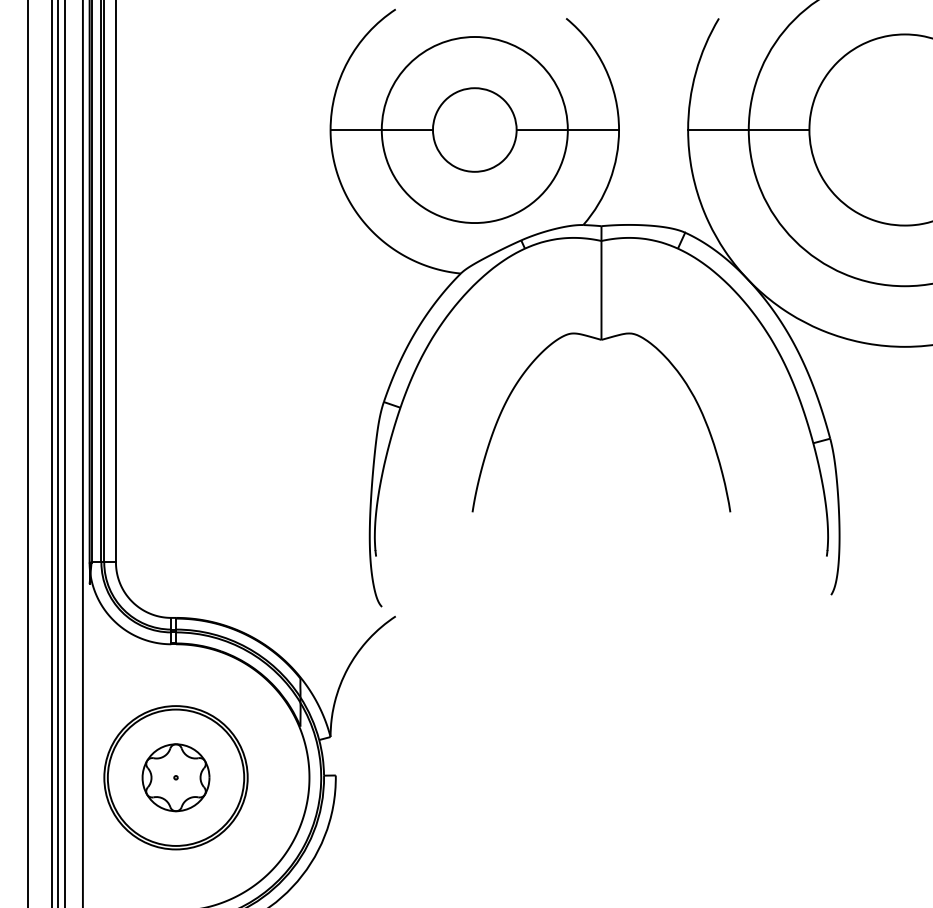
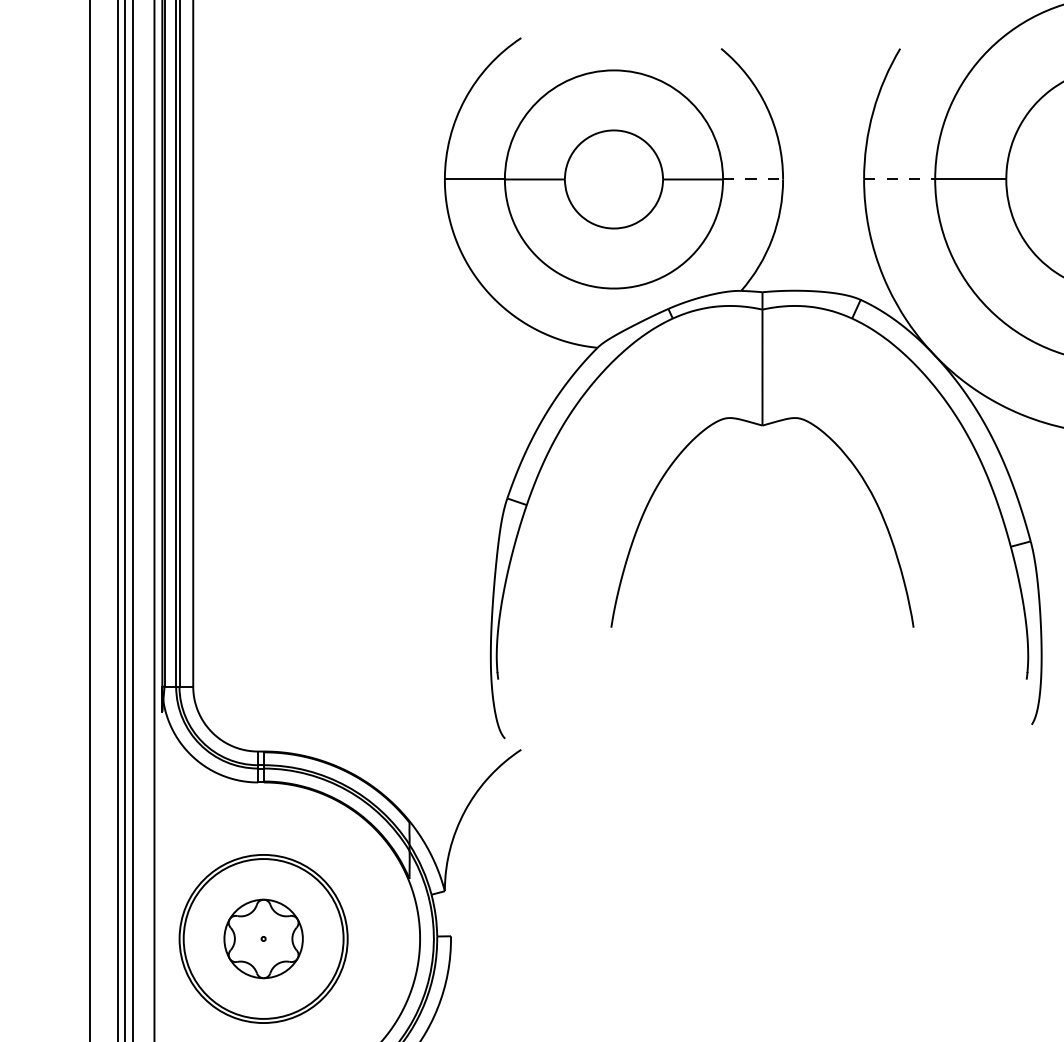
line: (593, 130) -> (753, 180), solid -> dashed
line: (718, 130) -> (899, 180), solid -> dashed

